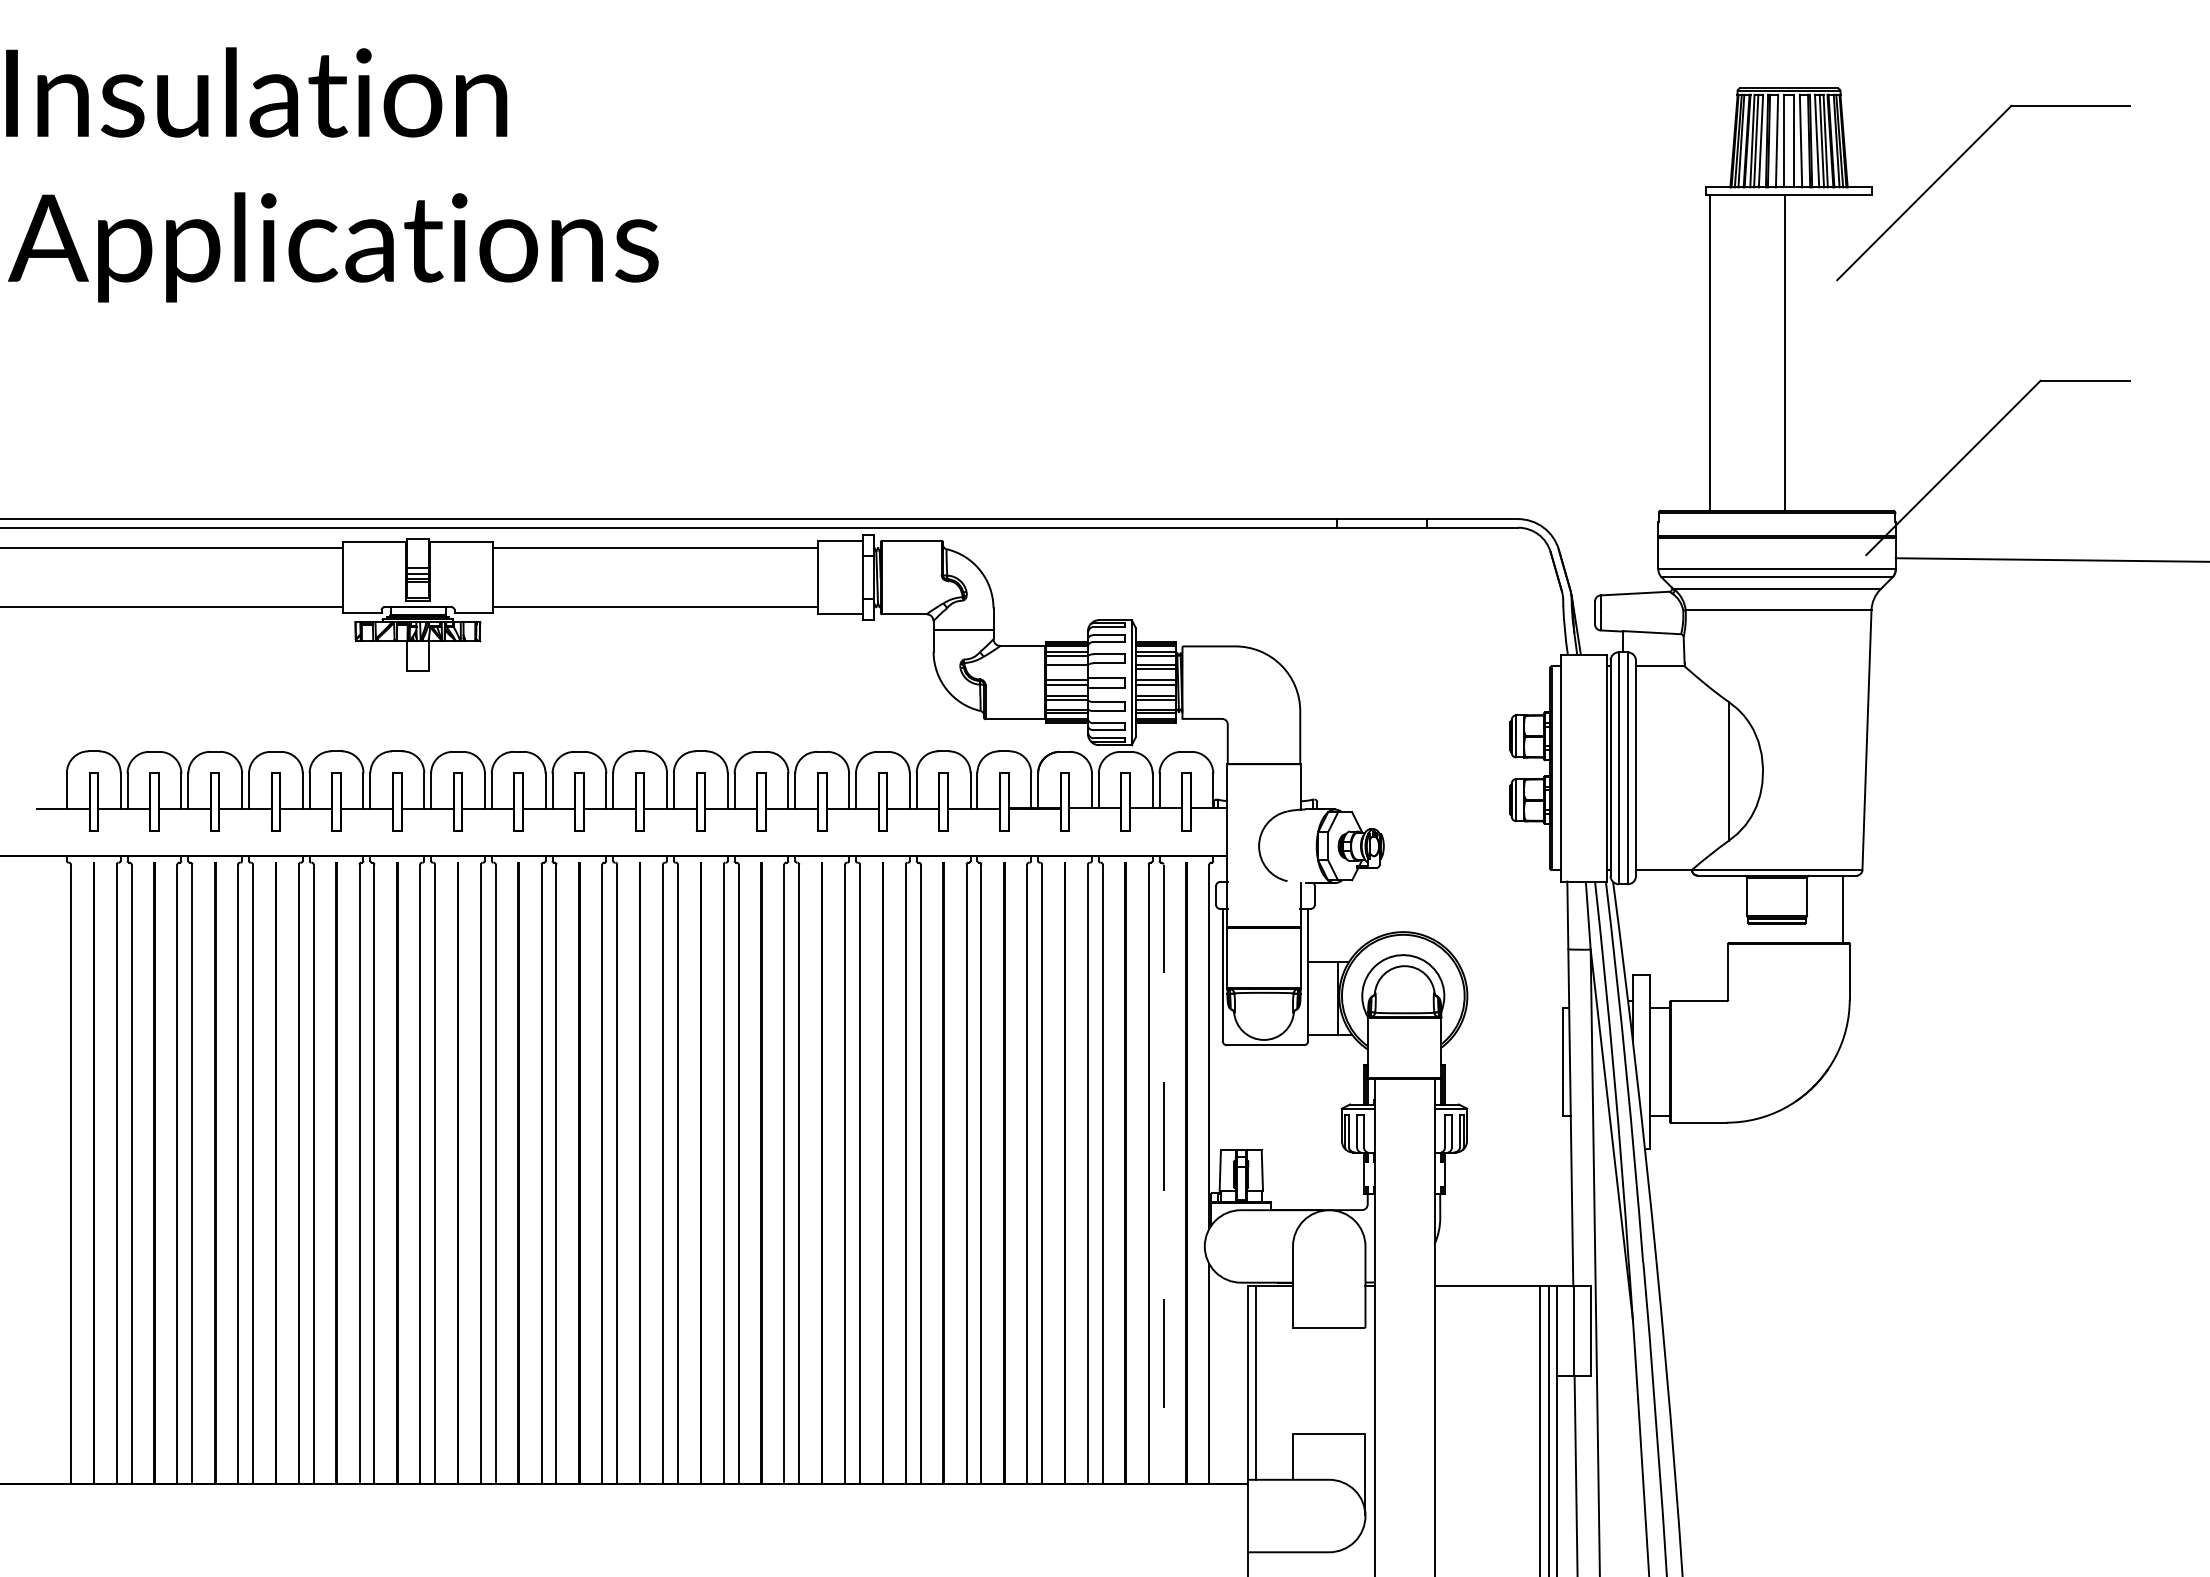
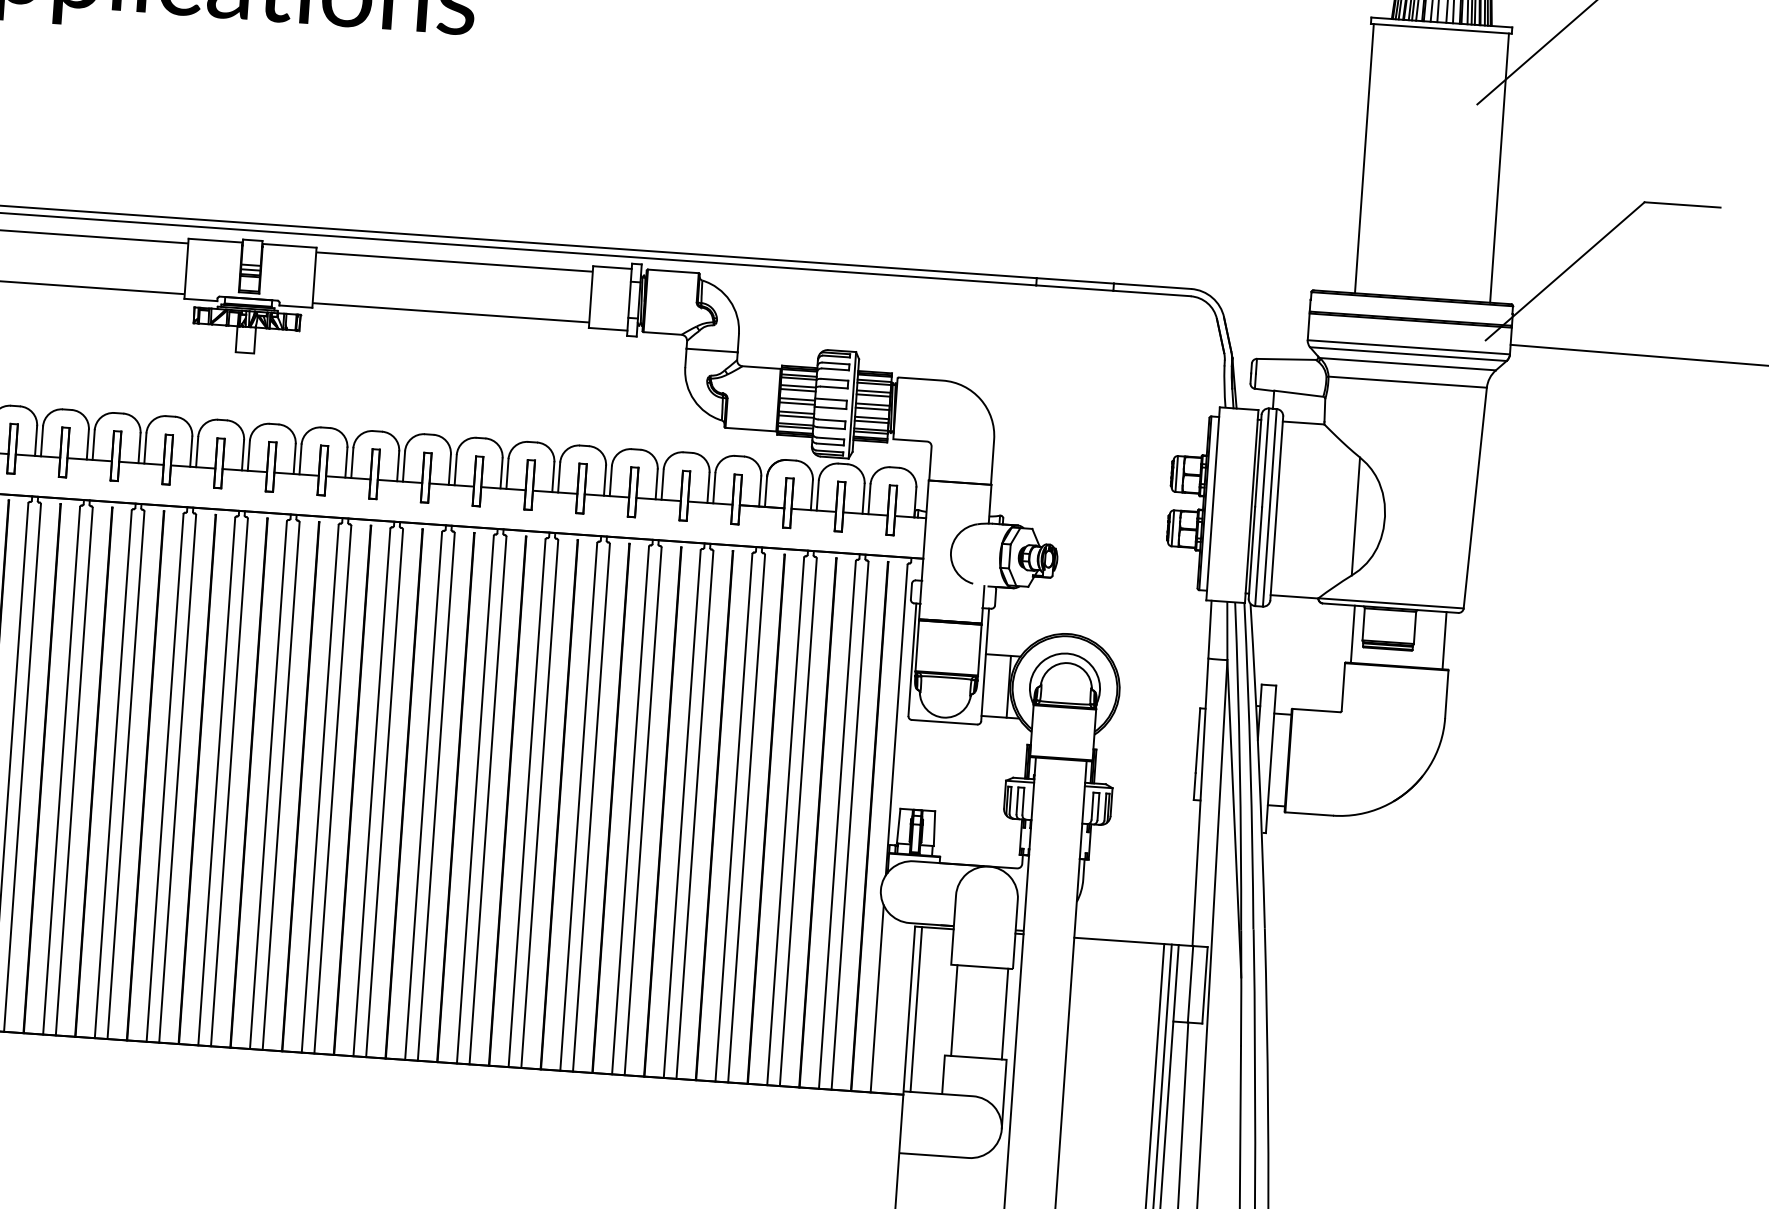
line: (1785, 352) -> (1499, 167), moved
line: (1066, 669) -> (797, 390), added
line: (1735, 908) -> (1353, 633), added
line: (1163, 1174) -> (850, 826), dashed -> solid
line: (1300, 1381) -> (954, 1010), added
line: (1359, 1381) -> (1004, 1014), added

